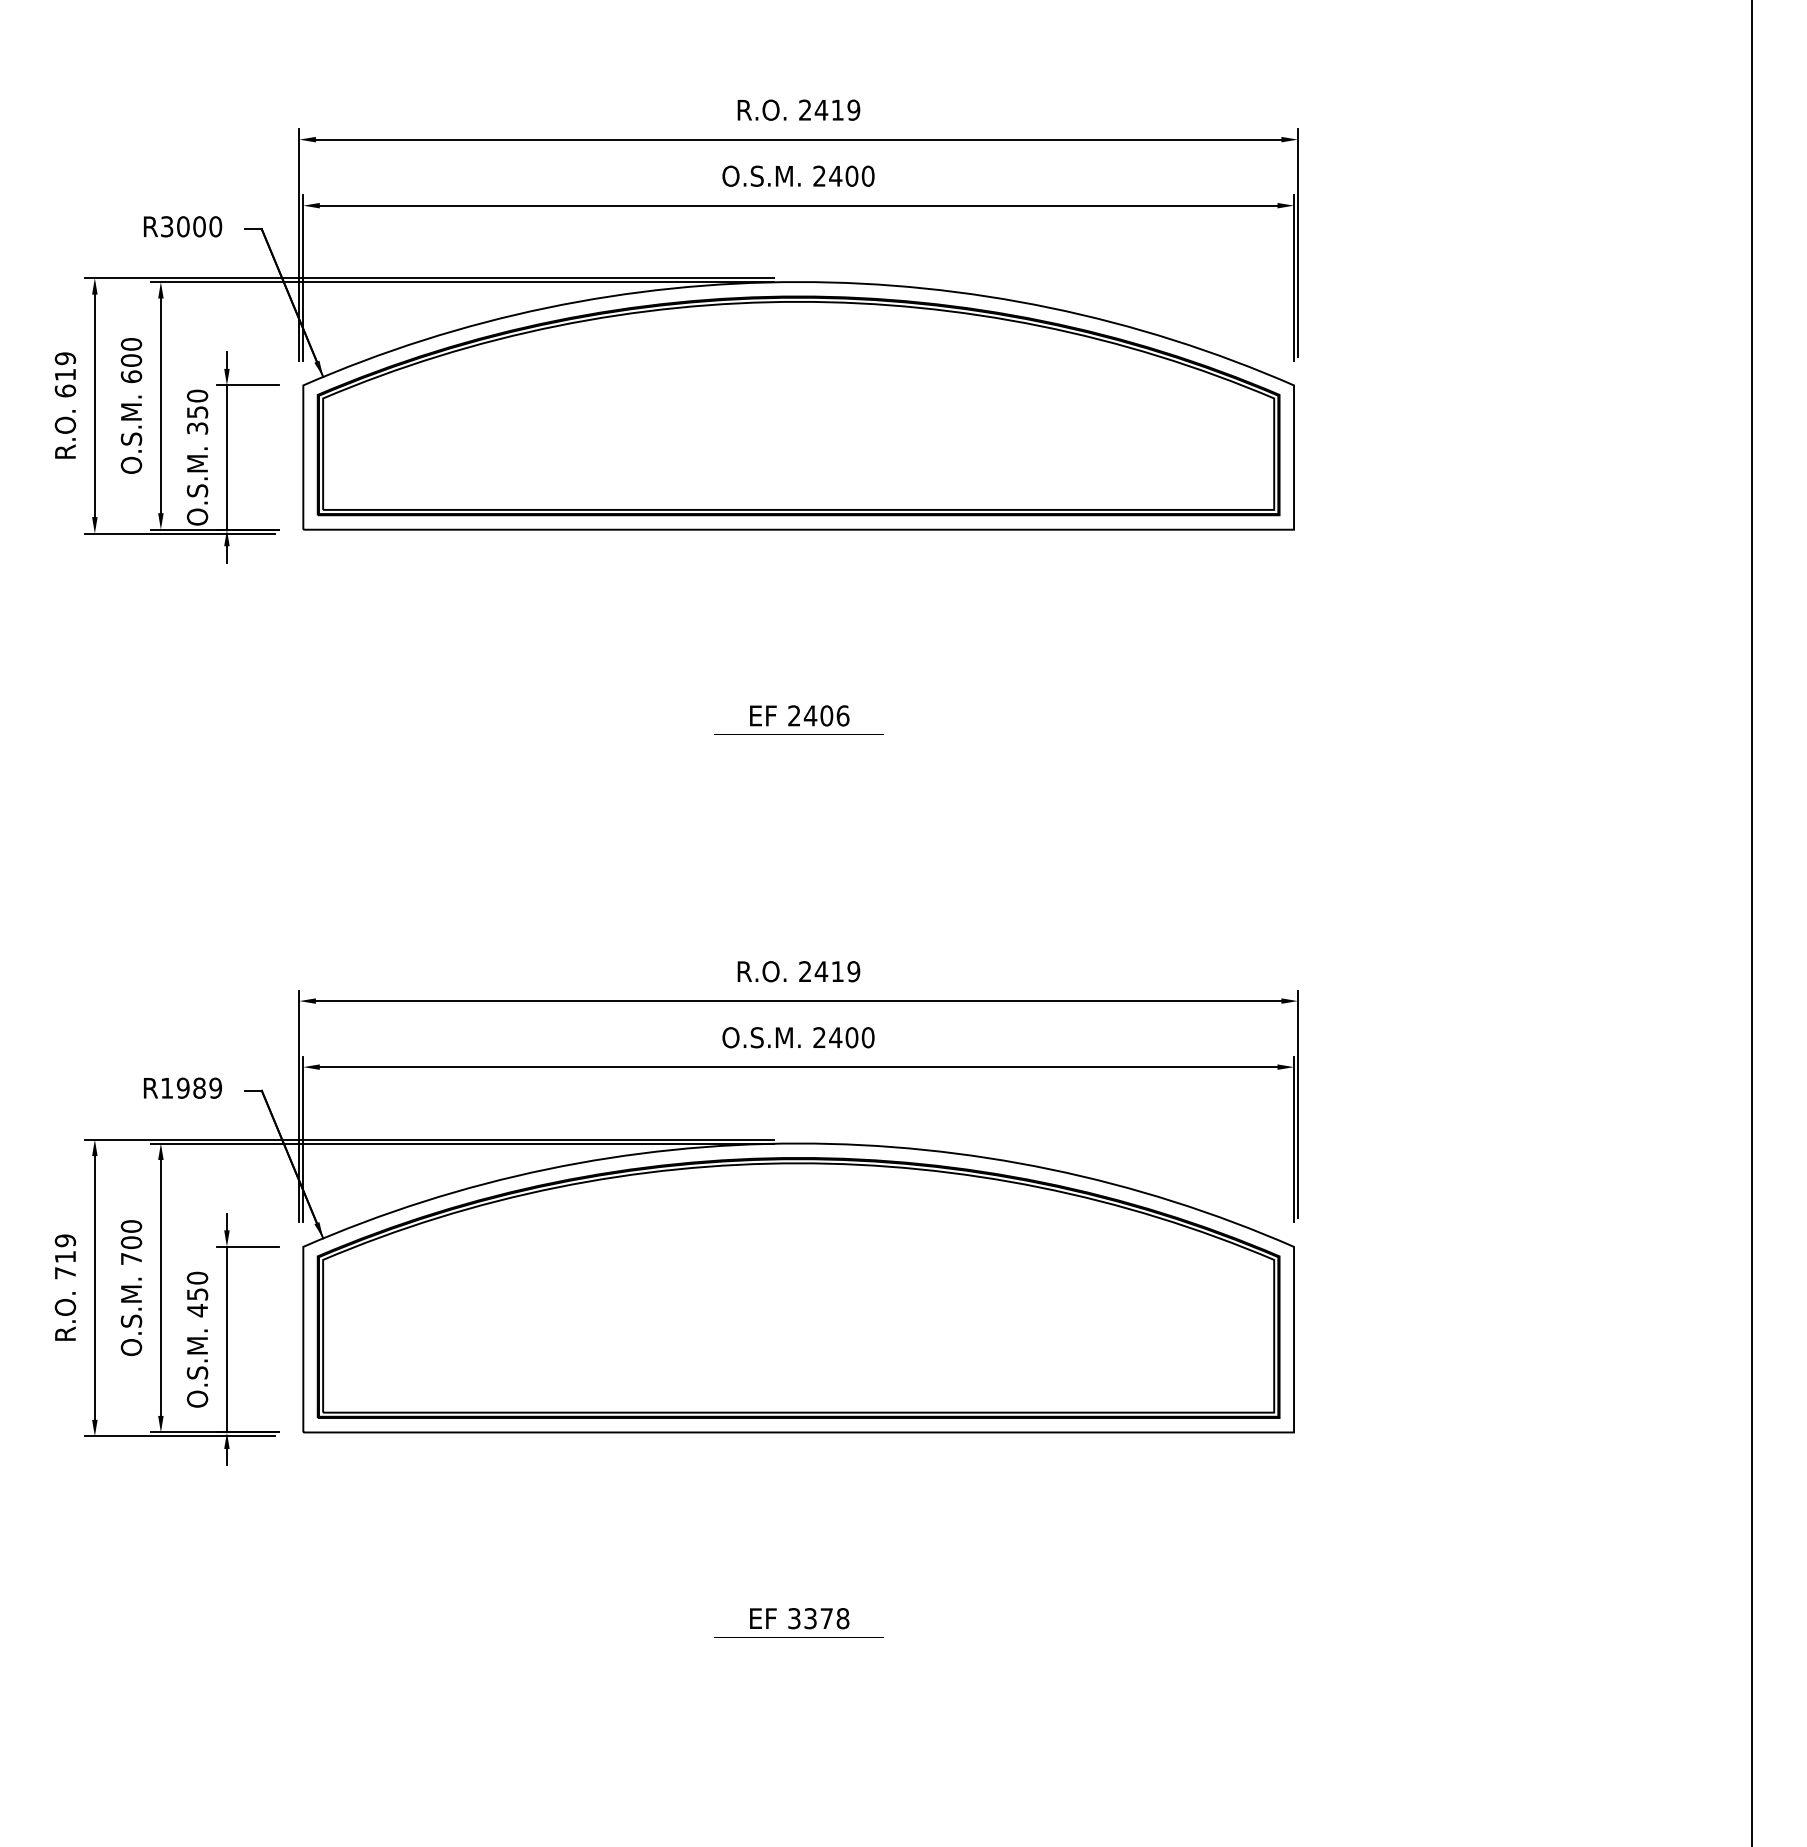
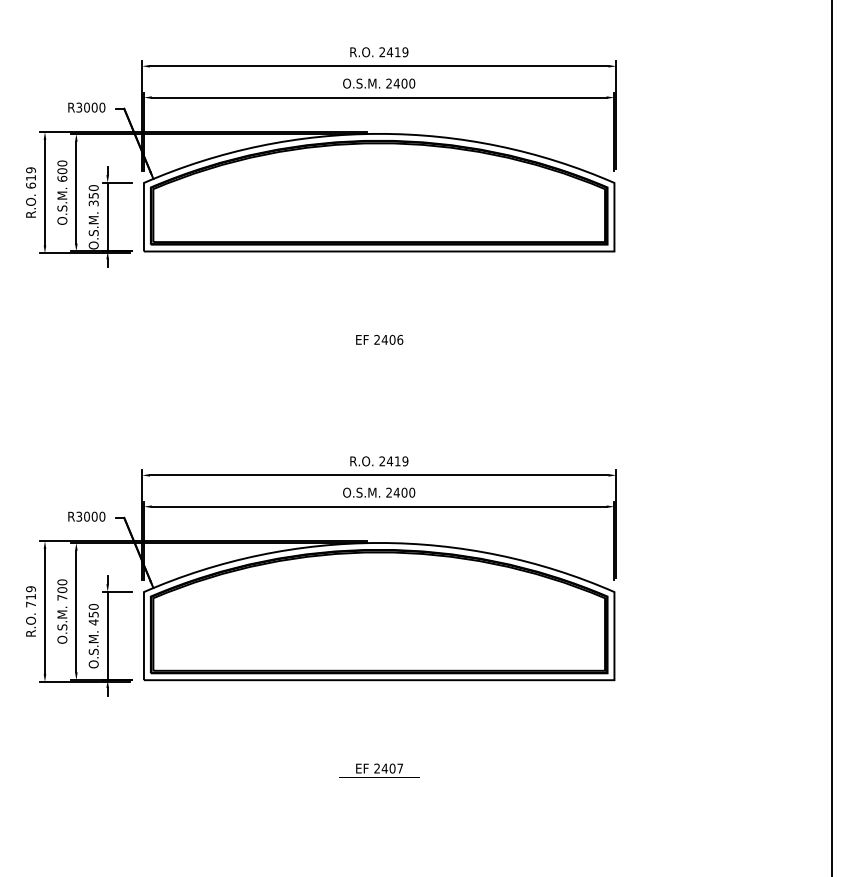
text: (190, 1087) -> (90, 516), R1989 -> R3000
text: (818, 1618) -> (388, 768), 3378 -> 2407

